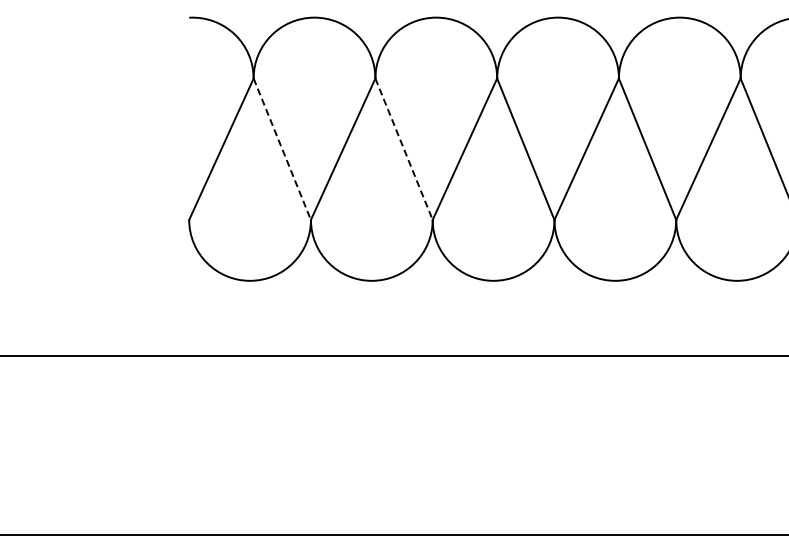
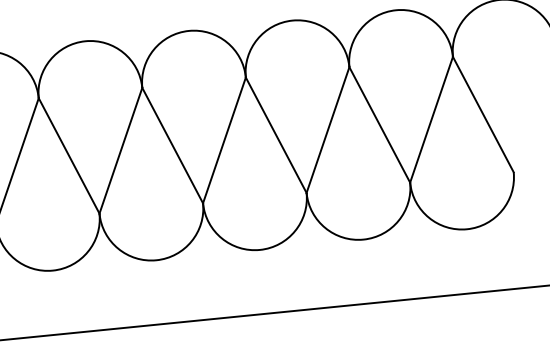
line: (282, 149) -> (69, 156), dashed -> solid
line: (404, 149) -> (173, 145), dashed -> solid

